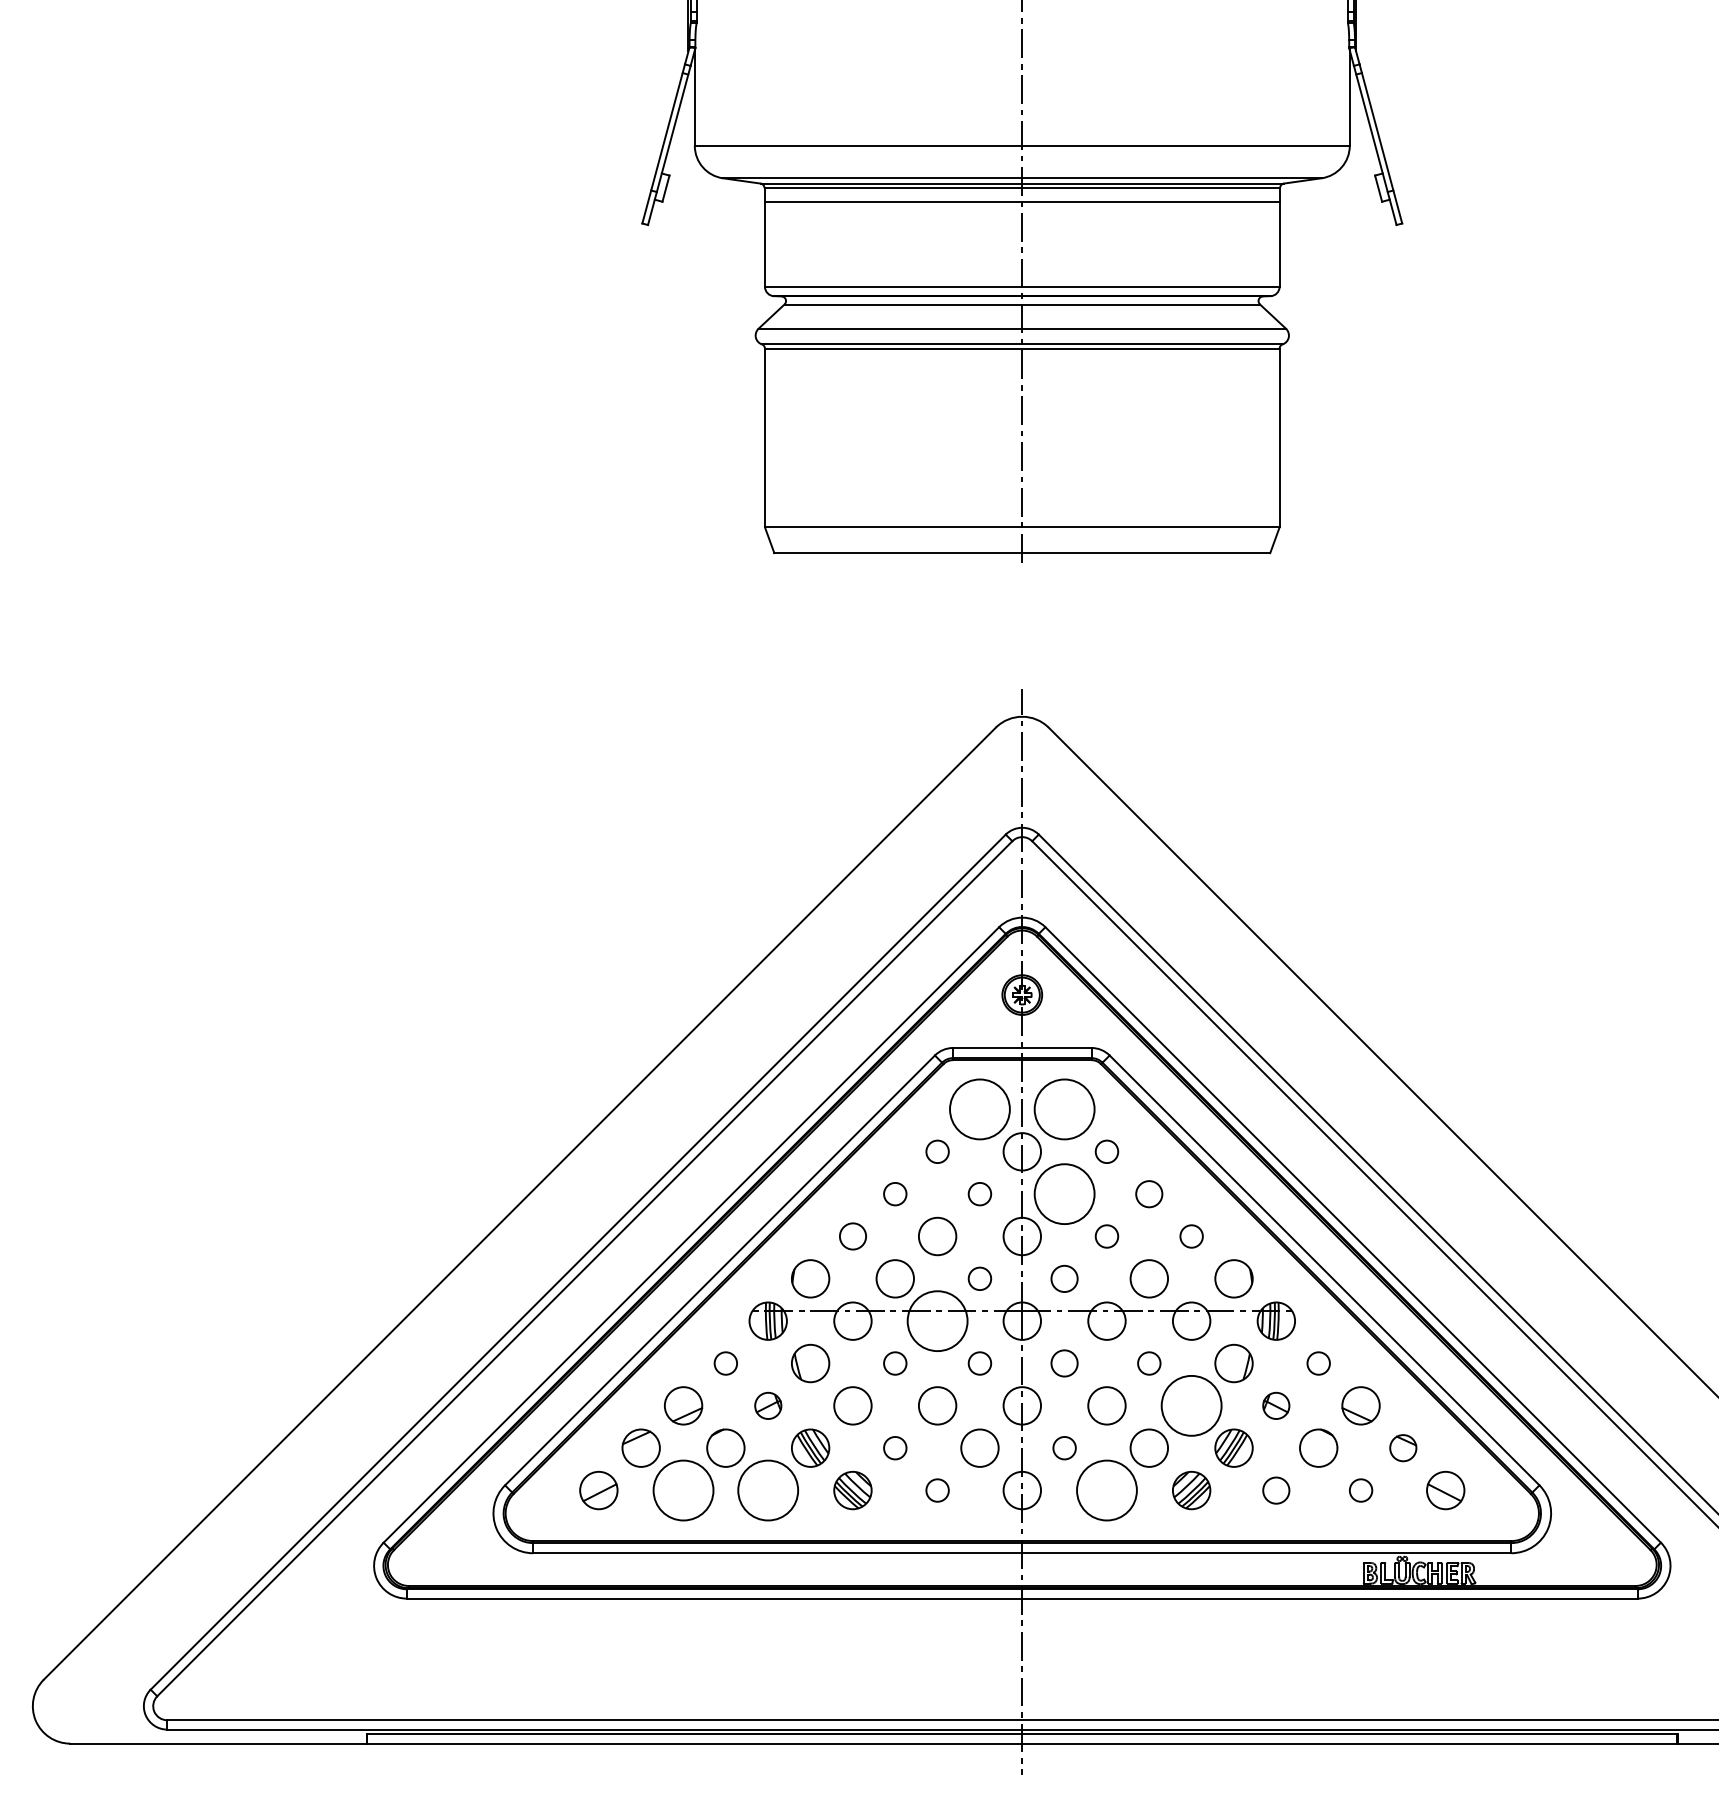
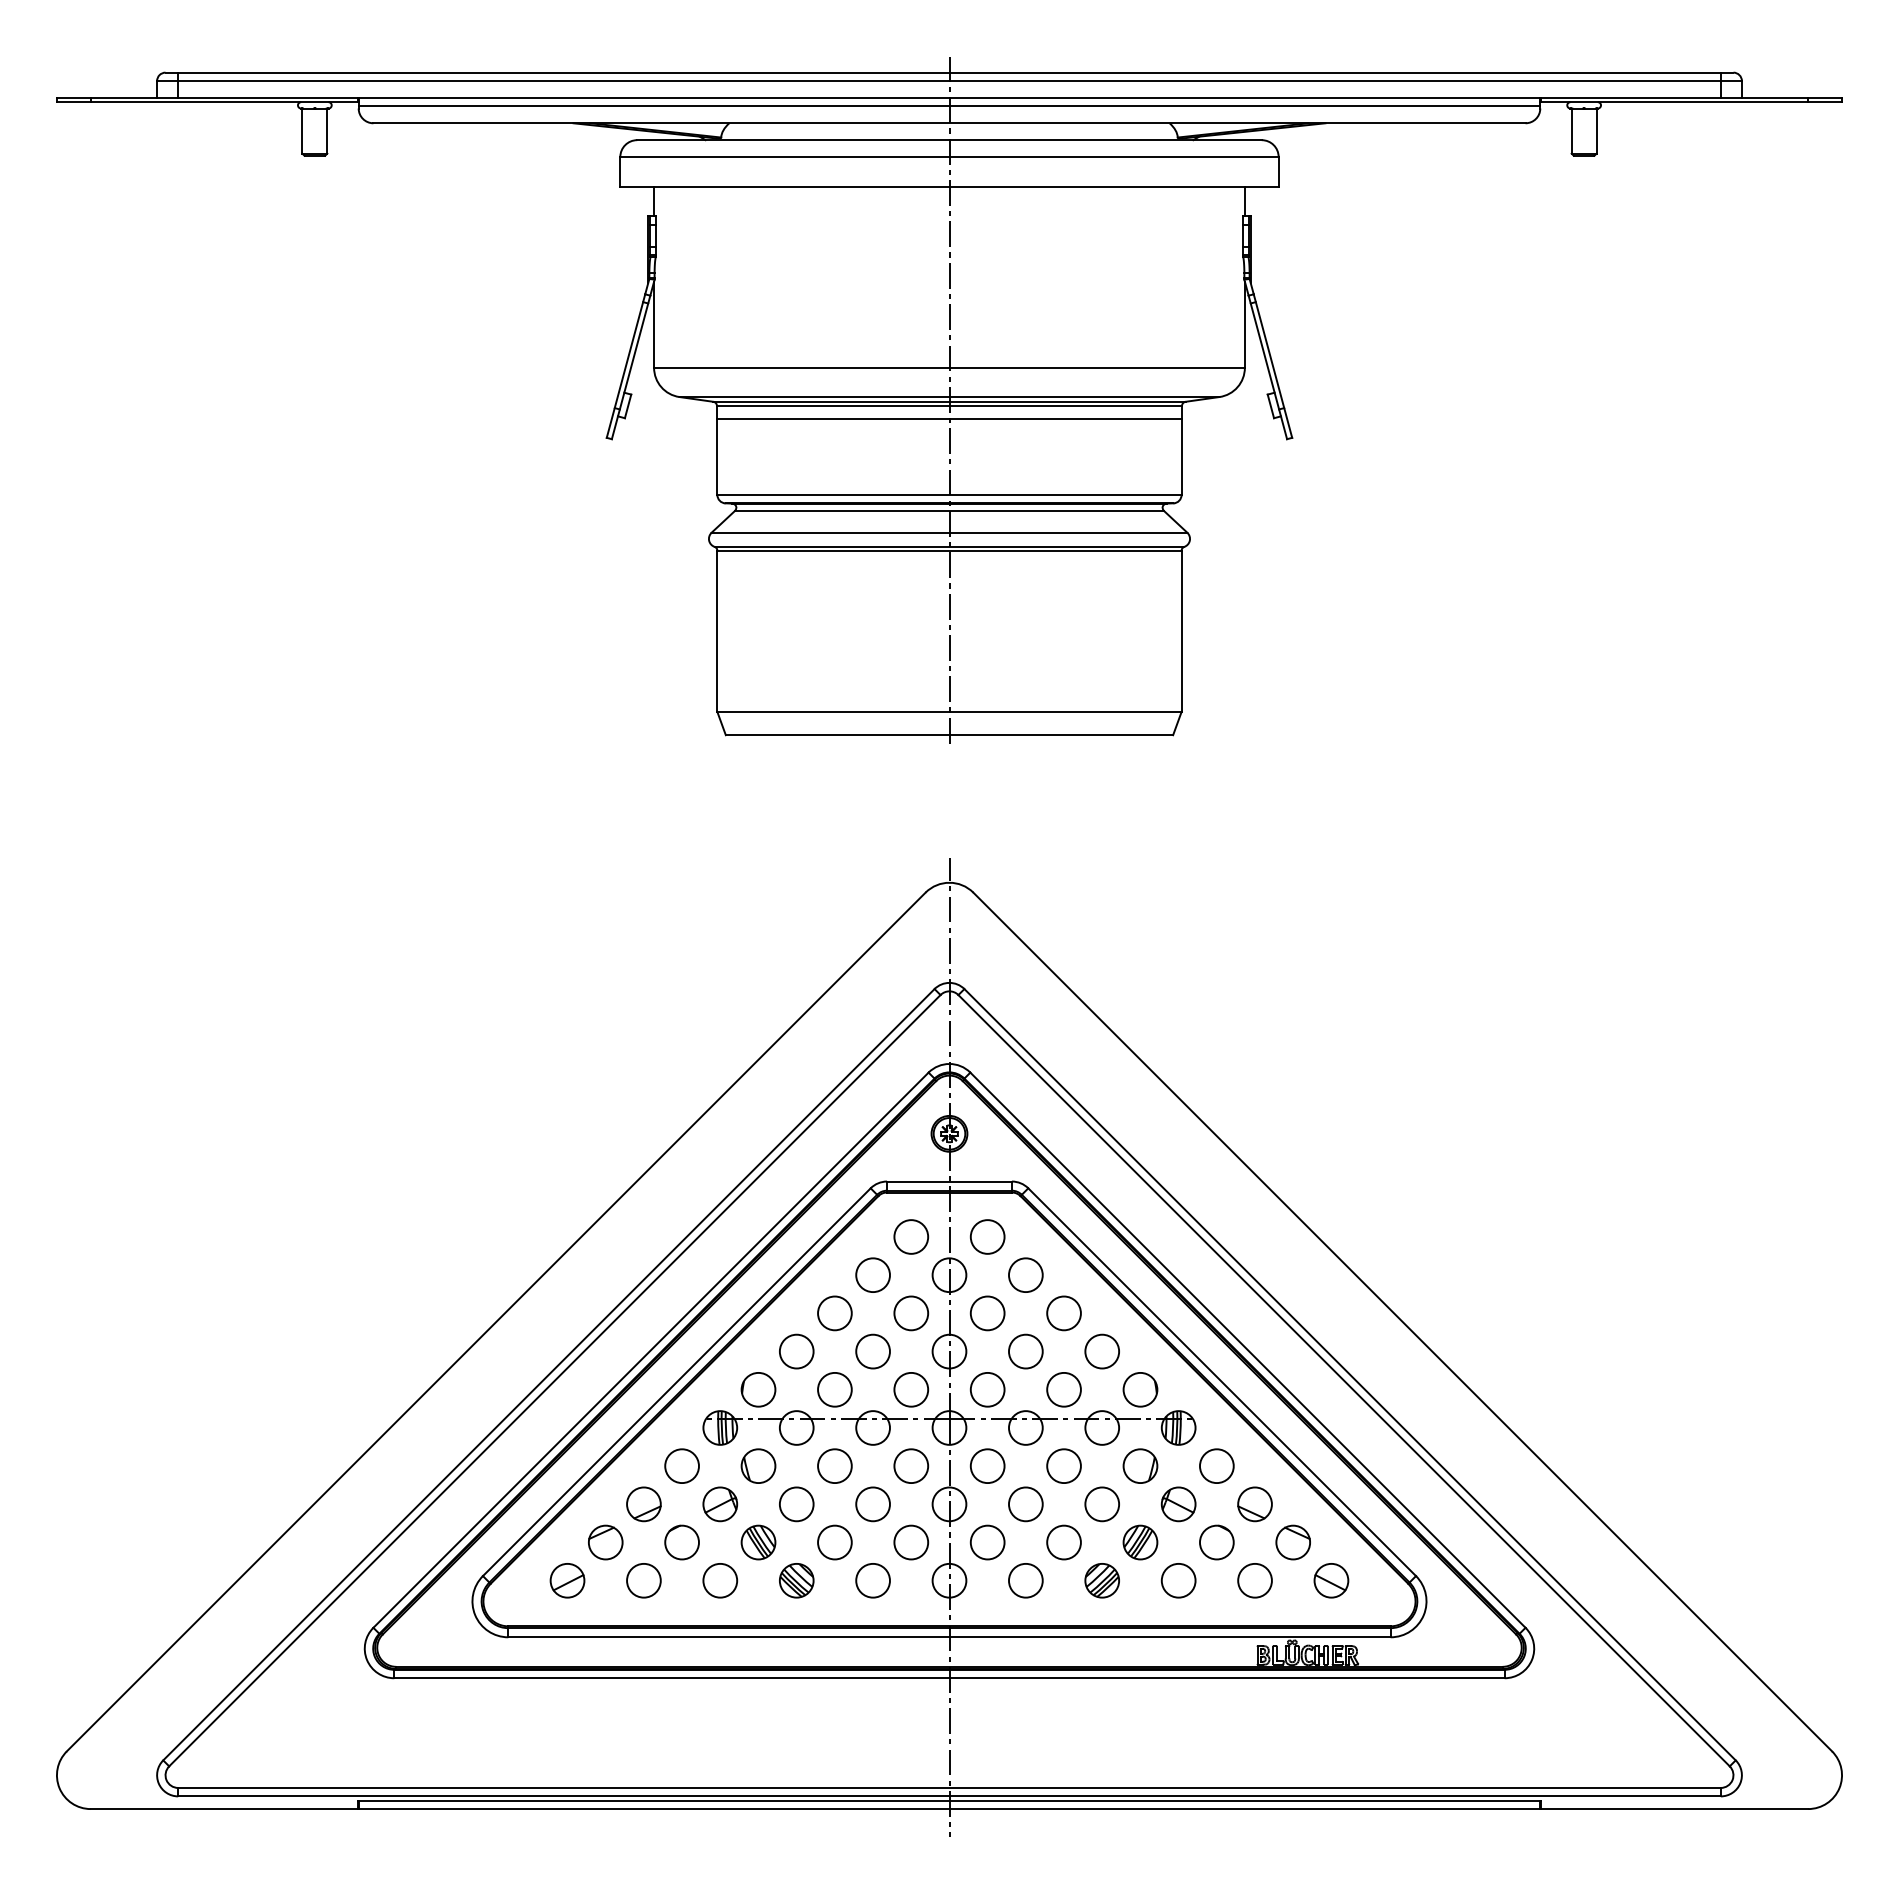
circle: (980, 1108) -> (911, 1236), size x0.62
circle: (1064, 1108) -> (987, 1236), size x0.62
circle: (936, 1152) -> (872, 1275), size x1.67
circle: (1106, 1152) -> (1025, 1275), size x1.67
circle: (894, 1194) -> (834, 1313), size x1.67
circle: (980, 1194) -> (911, 1313), size x1.67
circle: (1064, 1194) -> (987, 1313), size x0.62
circle: (1148, 1194) -> (1063, 1313), size x1.43
circle: (852, 1236) -> (796, 1351), size x1.43
circle: (1106, 1236) -> (1025, 1351), size x1.67
circle: (1191, 1236) -> (1102, 1351), size x1.67
circle: (980, 1278) -> (911, 1389), size x1.67
circle: (1064, 1278) -> (987, 1389), size x1.43
circle: (936, 1320) -> (872, 1427), size x0.62
circle: (1064, 1362) -> (987, 1465), size x1.43
circle: (725, 1363) -> (681, 1466), size x1.67
circle: (894, 1363) -> (834, 1466), size x1.67
circle: (980, 1363) -> (911, 1466), size x1.67
circle: (1148, 1363) -> (1063, 1466), size x1.67
circle: (1318, 1363) -> (1216, 1466), size x1.67
part: (768, 1406) -> (720, 1504), size x1.43
circle: (1191, 1406) -> (1102, 1504), size x0.62
part: (1276, 1406) -> (1178, 1504), size x1.43
circle: (894, 1448) -> (834, 1542), size x1.67
circle: (1064, 1448) -> (987, 1542), size x1.67
part: (1402, 1448) -> (1292, 1542), size x1.43
circle: (683, 1490) -> (643, 1580), size x0.62
circle: (768, 1490) -> (720, 1580), size x0.62
circle: (936, 1490) -> (872, 1580), size x1.67
circle: (1106, 1490) -> (1025, 1580), size x0.62
circle: (1276, 1490) -> (1178, 1580), size x1.43
circle: (1360, 1490) -> (1254, 1580), size x1.67

